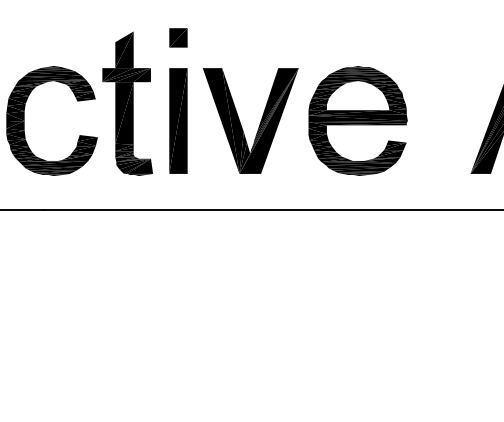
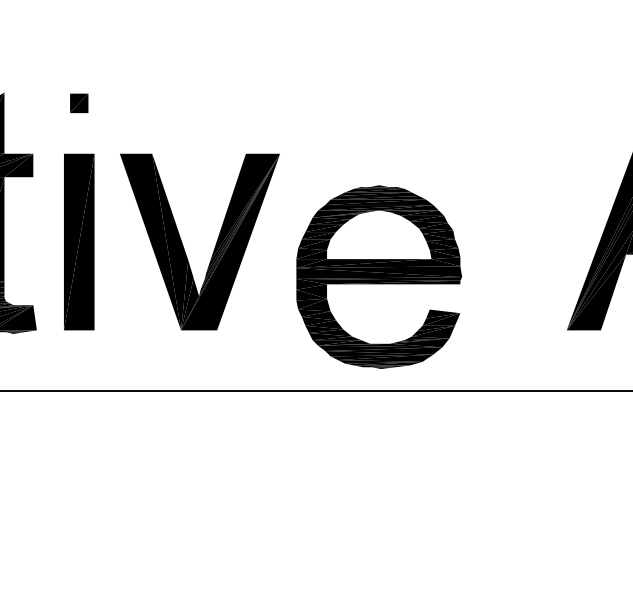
part: (178, 37) -> (79, 102), size x0.6
part: (357, 120) -> (378, 276), moved

